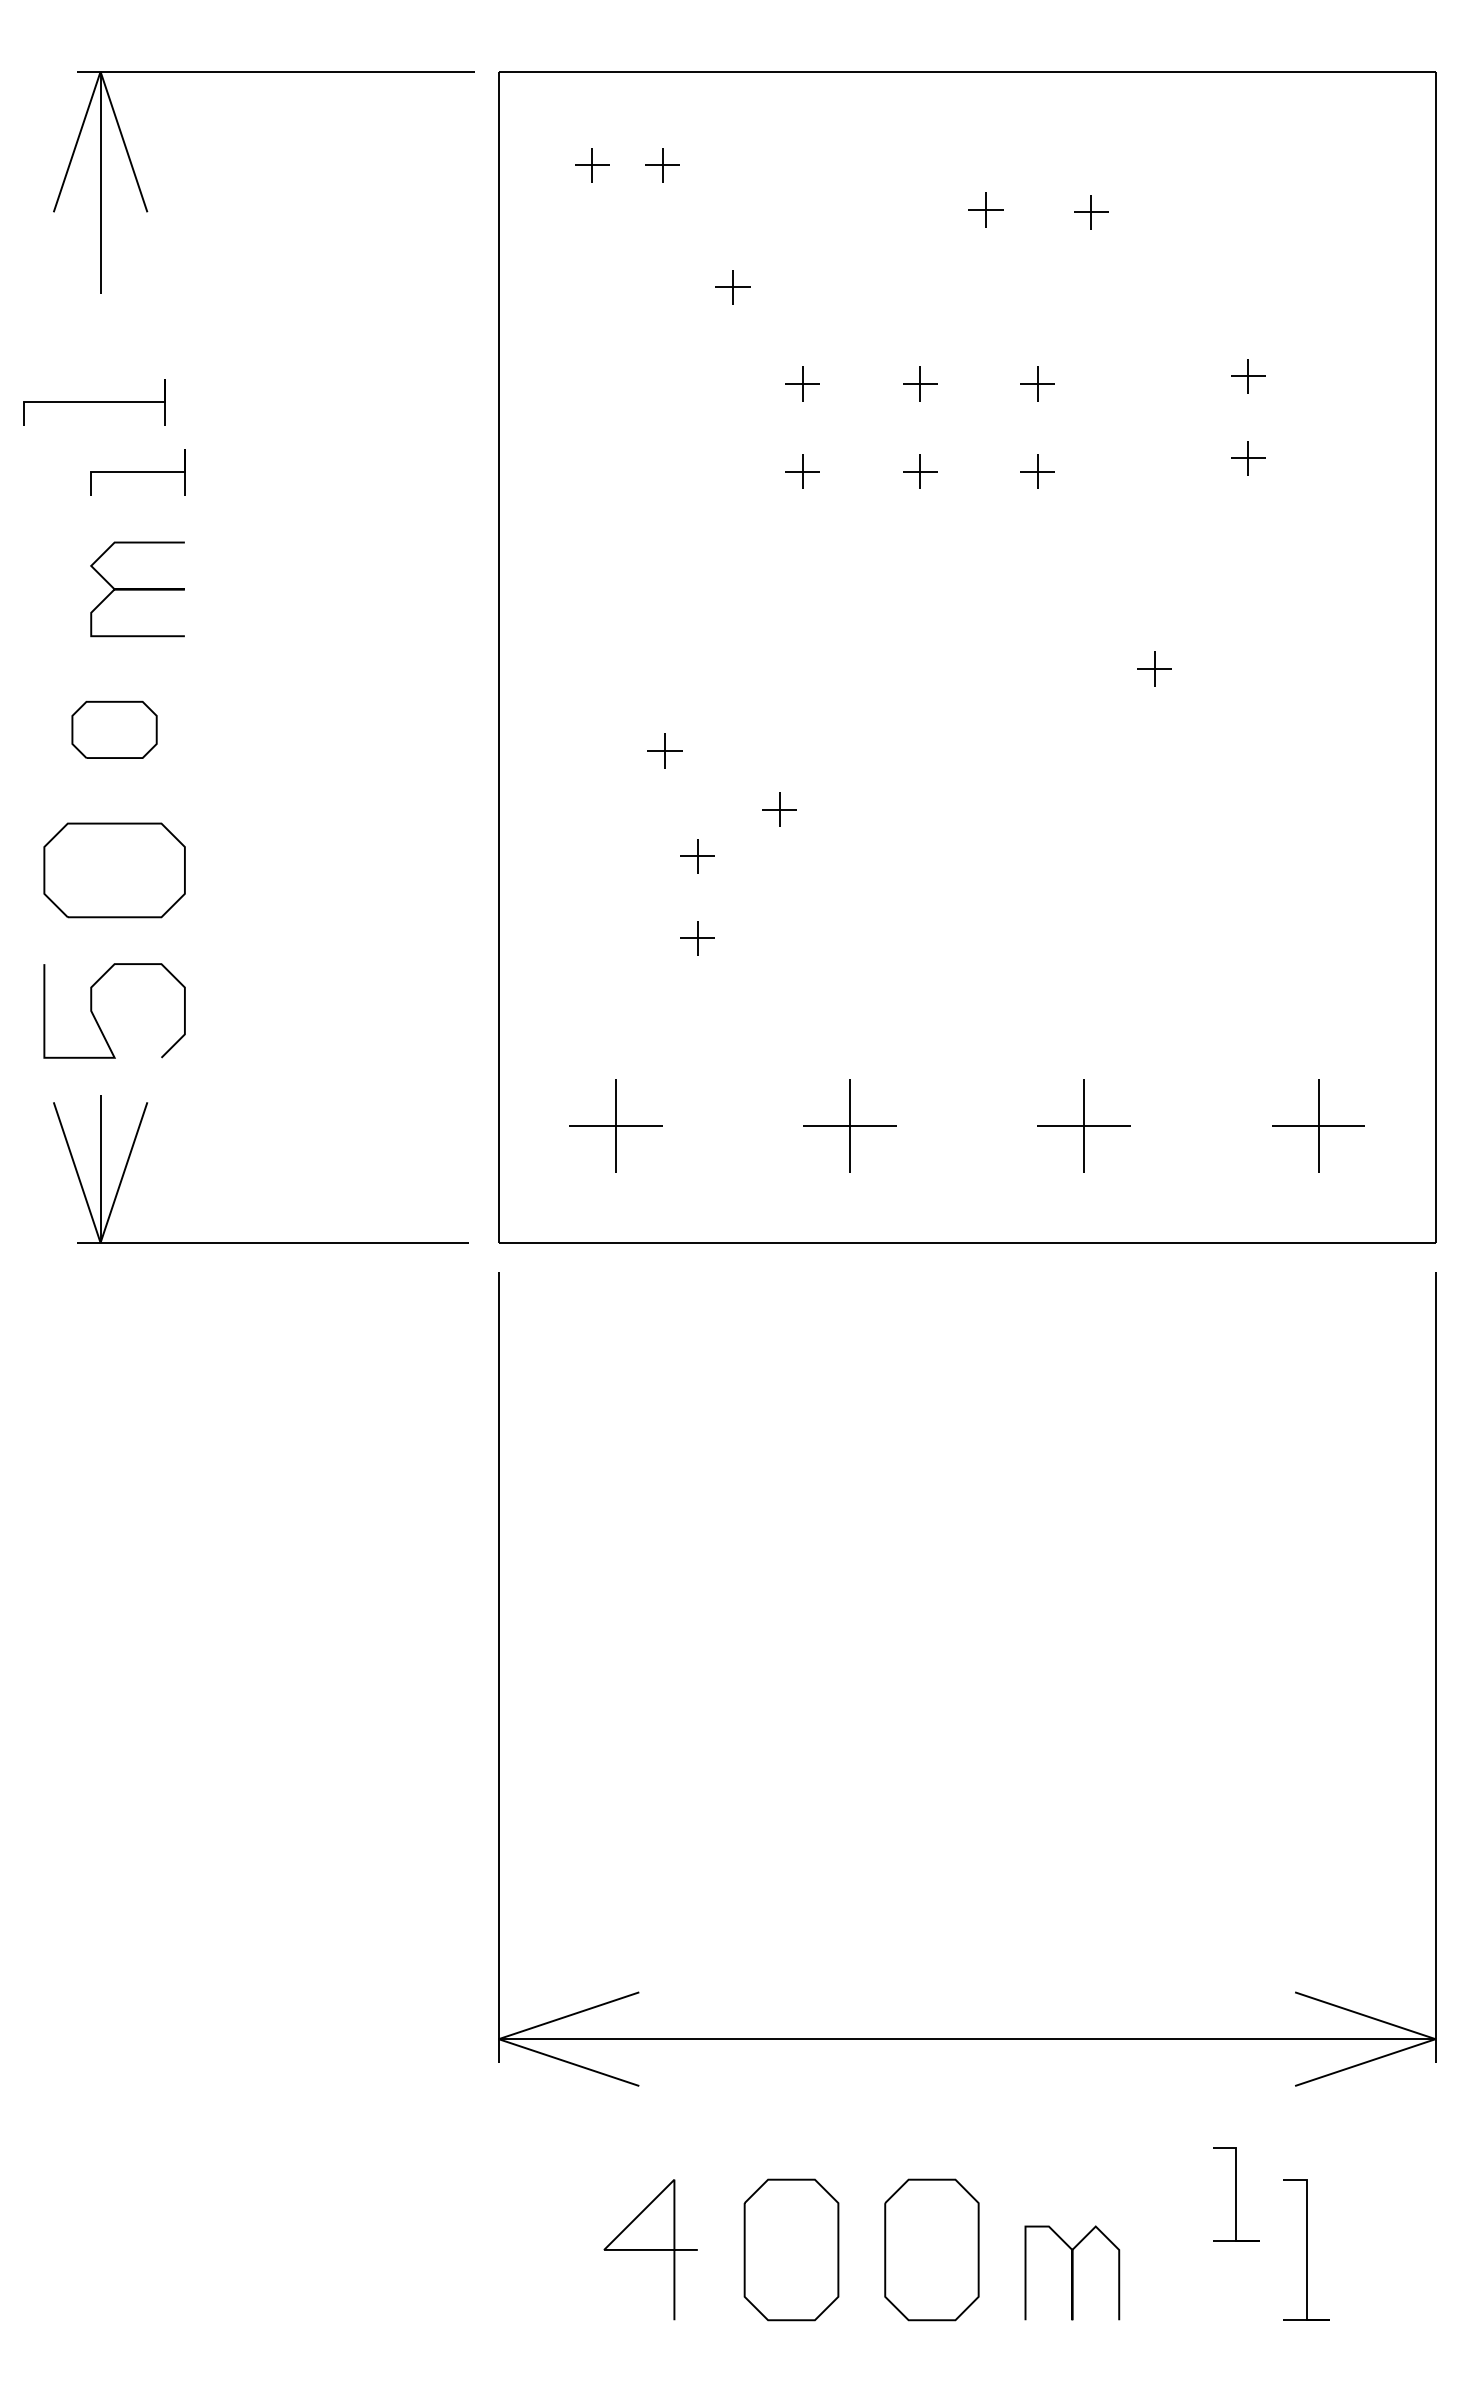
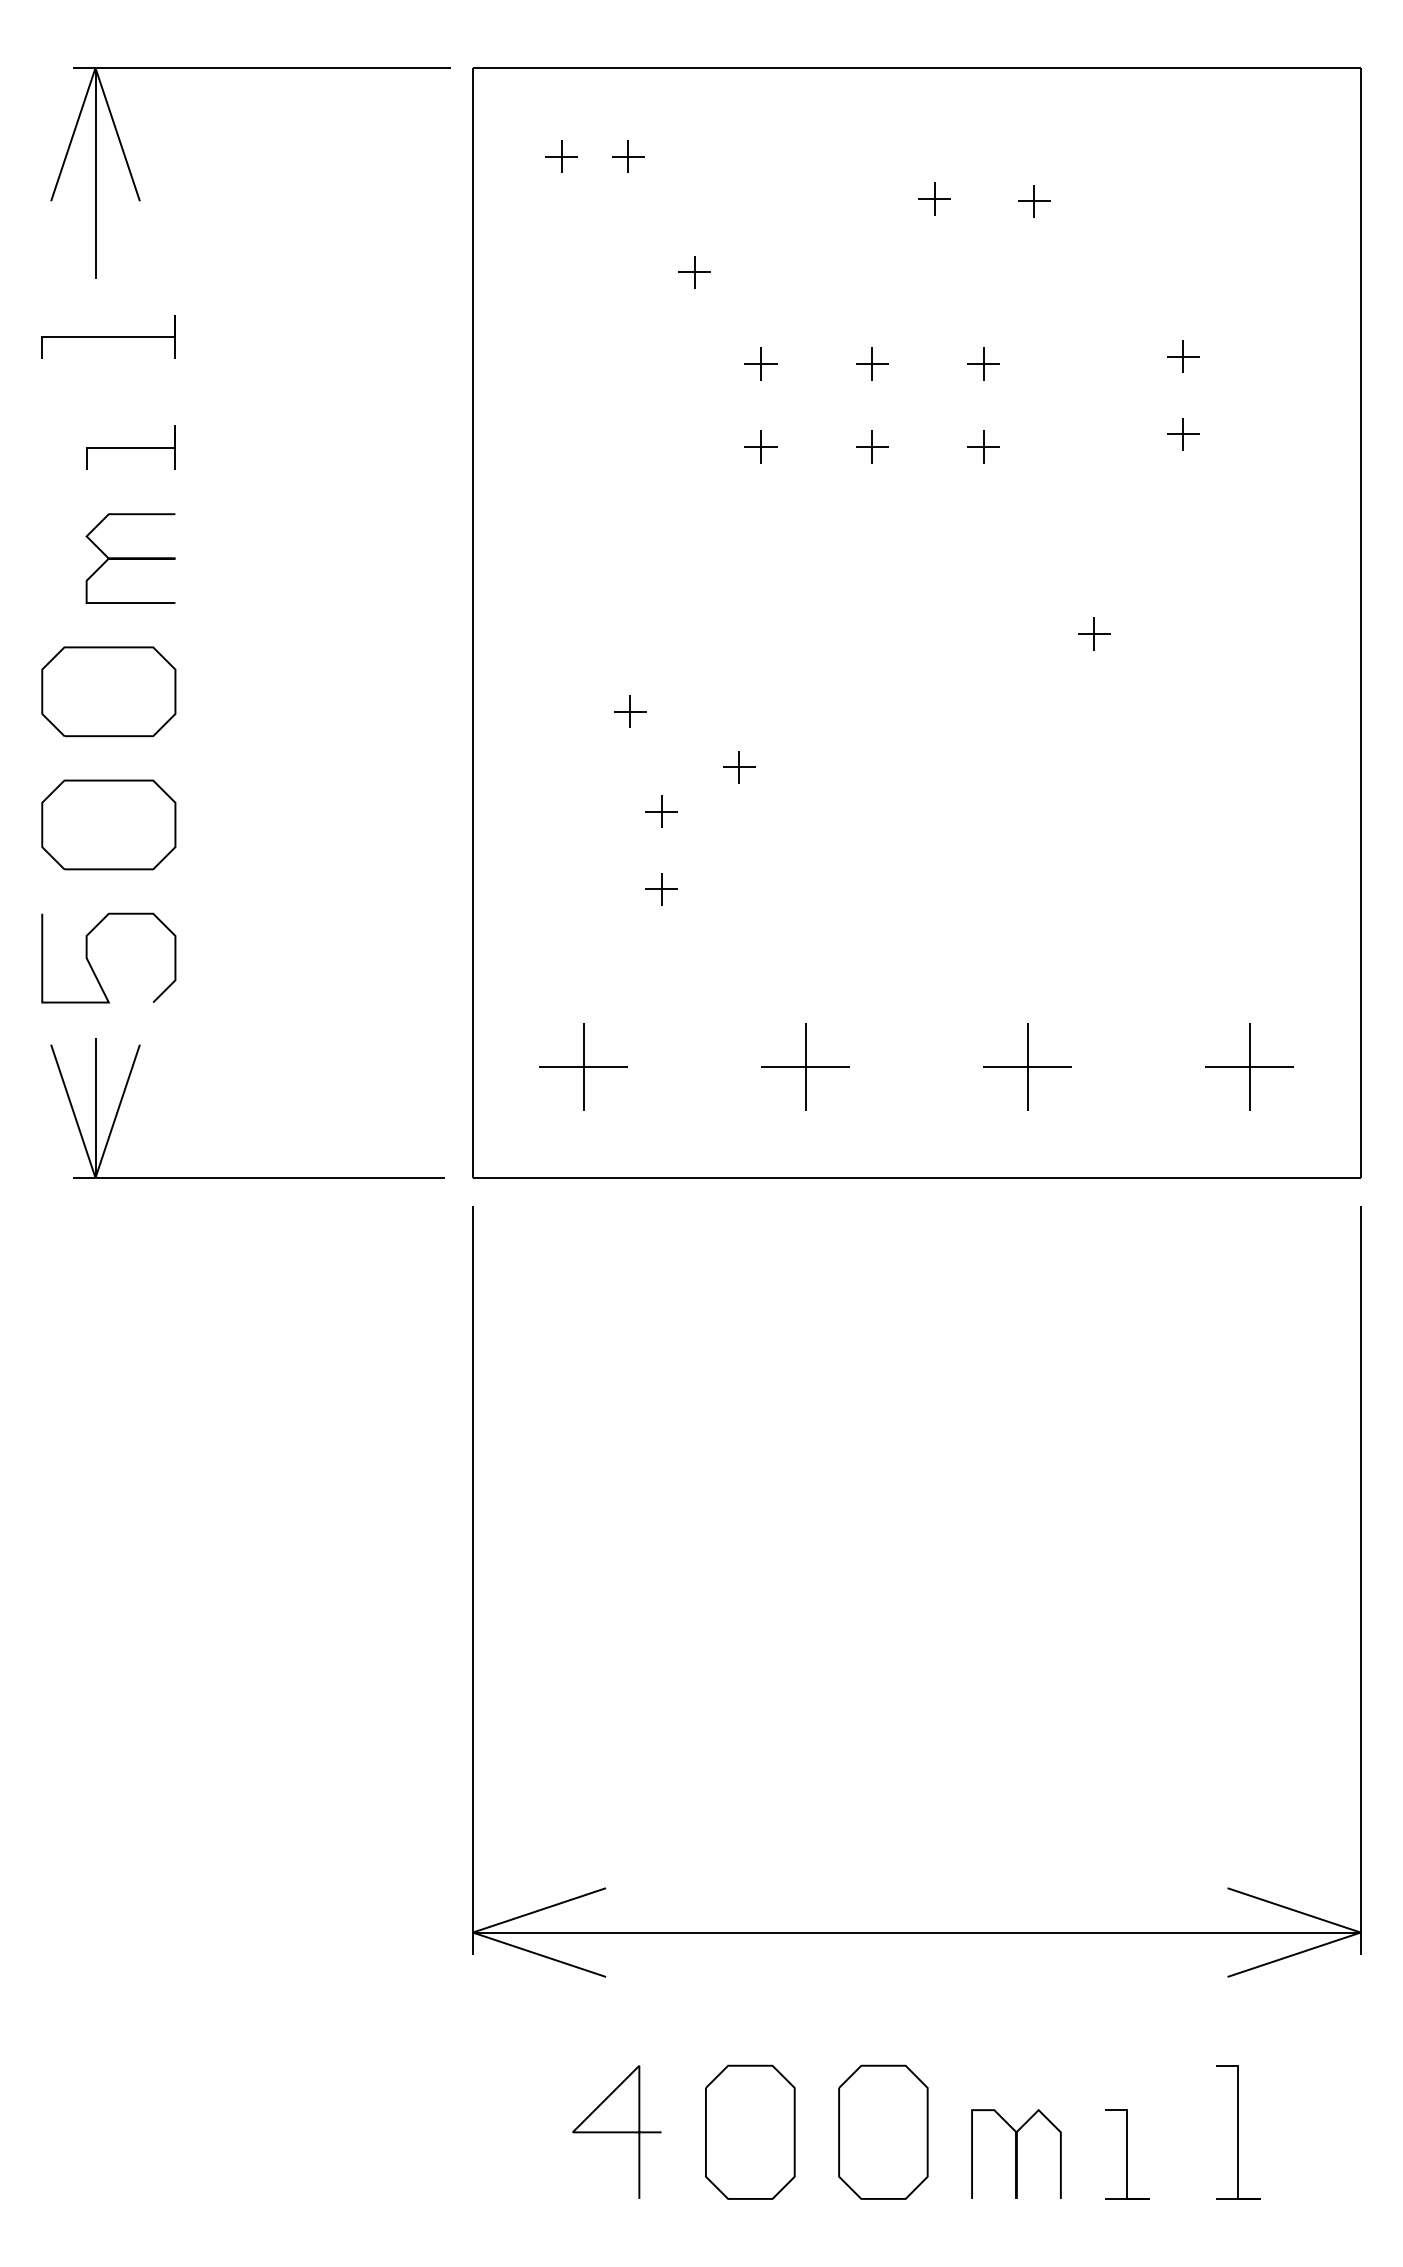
line: (94, 402) -> (108, 336), moved
part: (114, 729) -> (108, 691), size x1.67
line: (1236, 2194) -> (1127, 2154), moved

